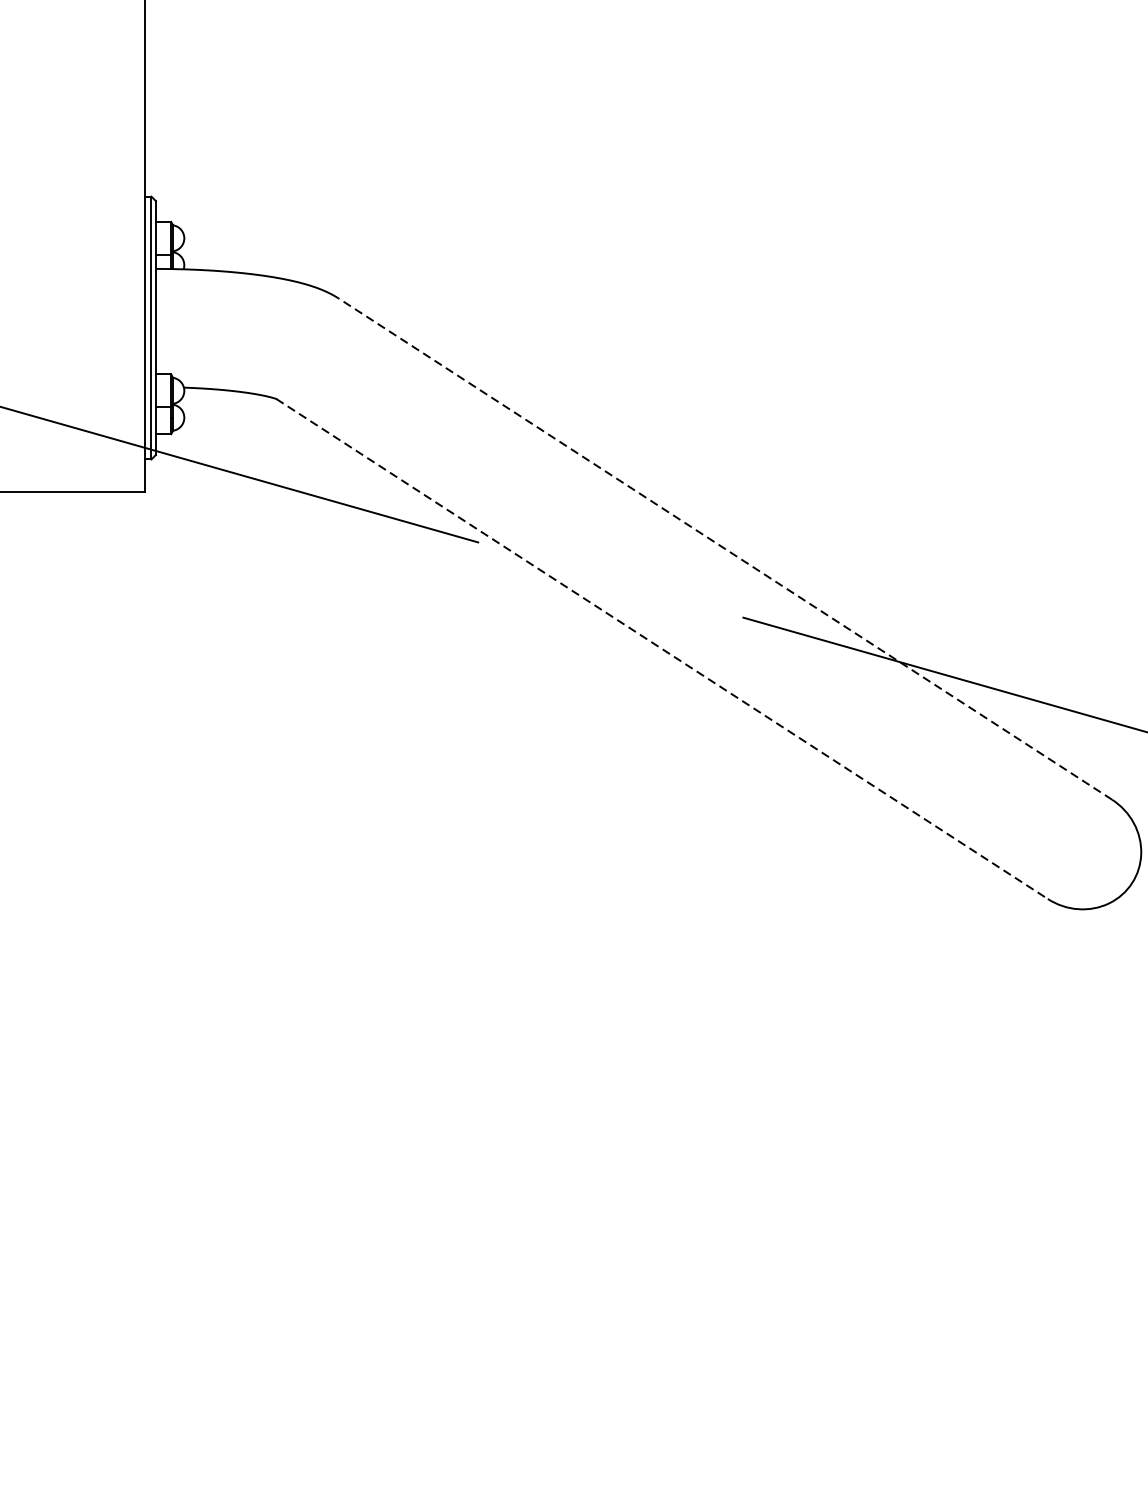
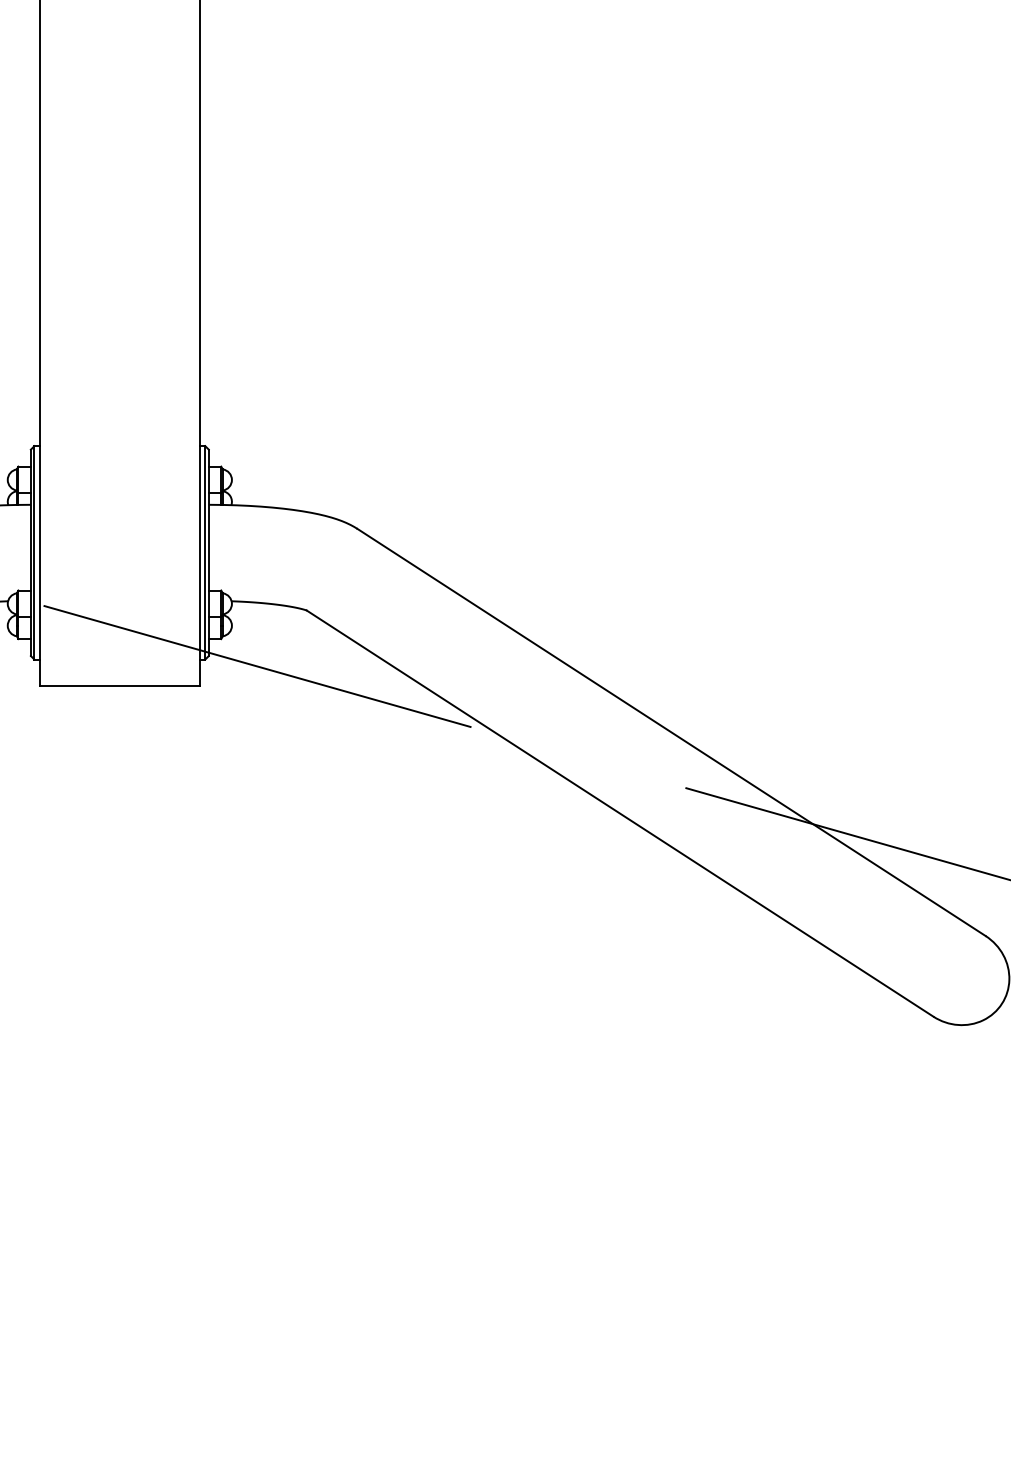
line: (725, 549) -> (671, 732), dashed -> solid
line: (662, 648) -> (620, 813), dashed -> solid

